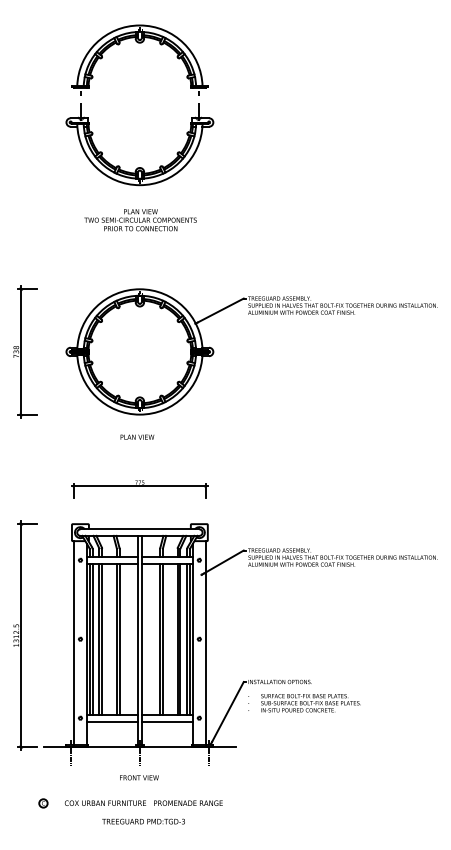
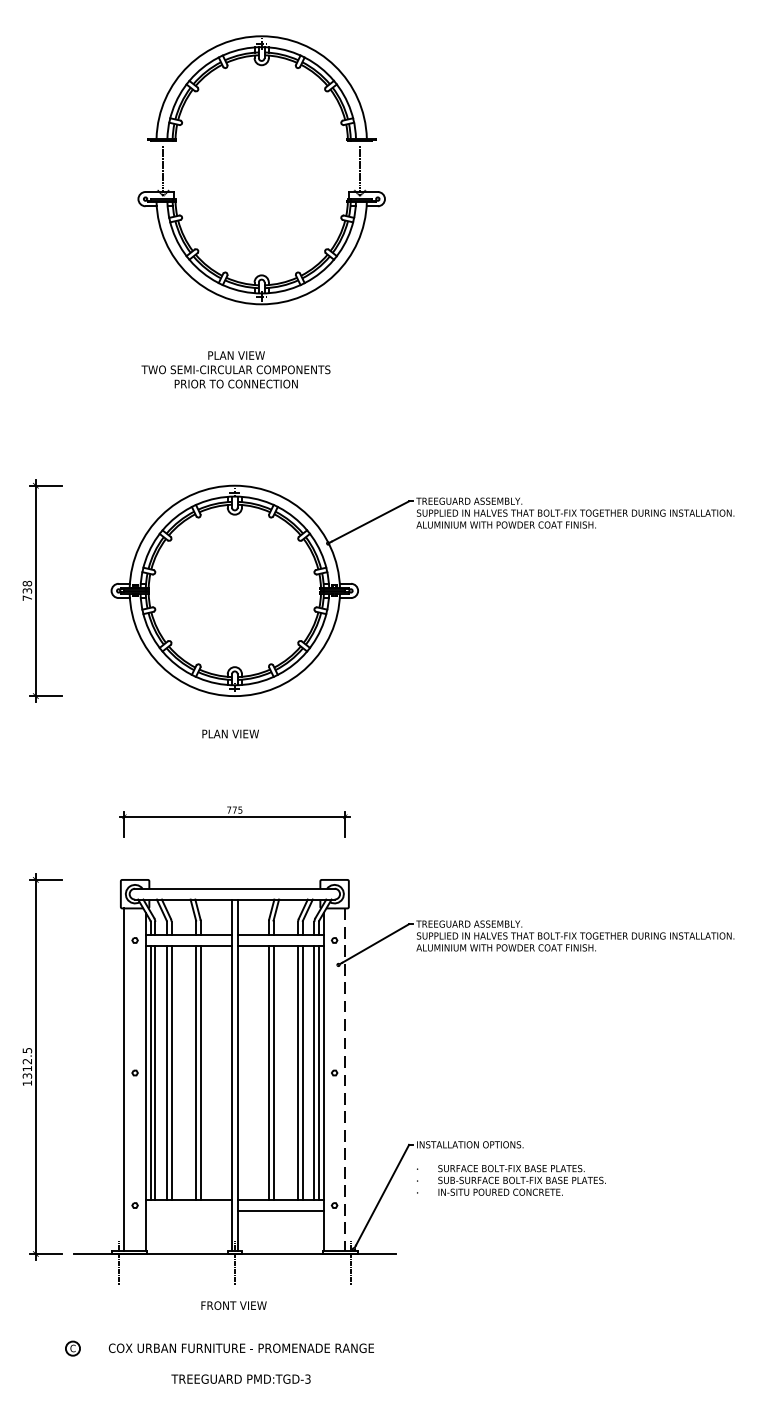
part: (88, 117) -> (175, 190), moved
line: (205, 643) -> (344, 1080), solid -> dashed
line: (112, 721) -> (188, 1211), removed

